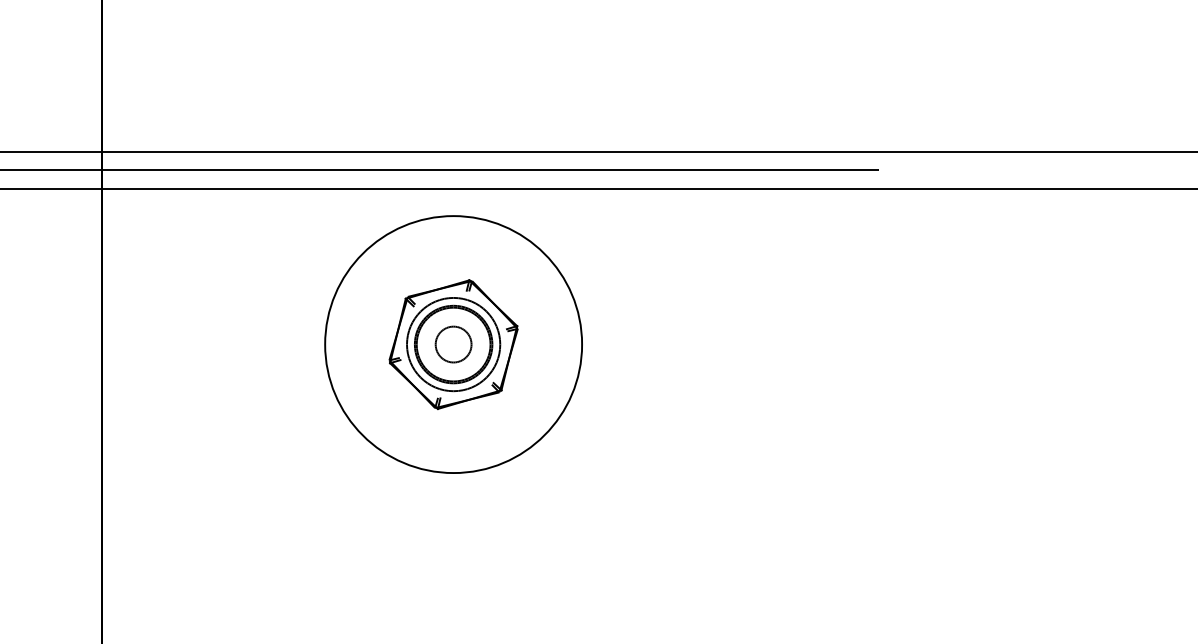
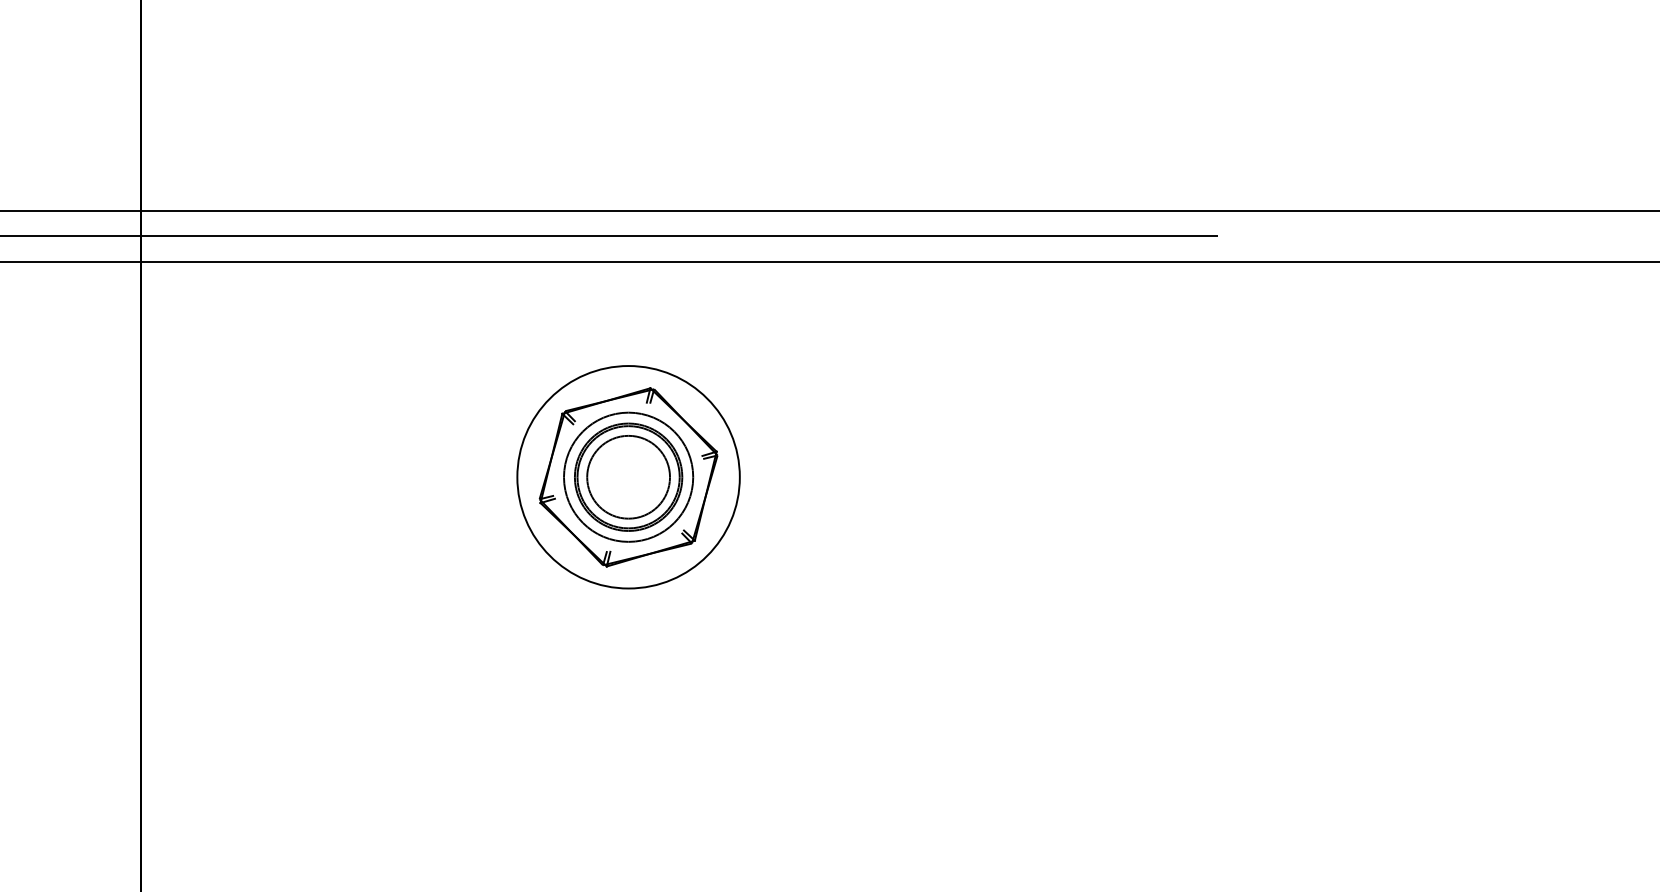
circle: (453, 344) -> (628, 477), size x0.62
circle: (453, 344) -> (628, 477), size x1.67

